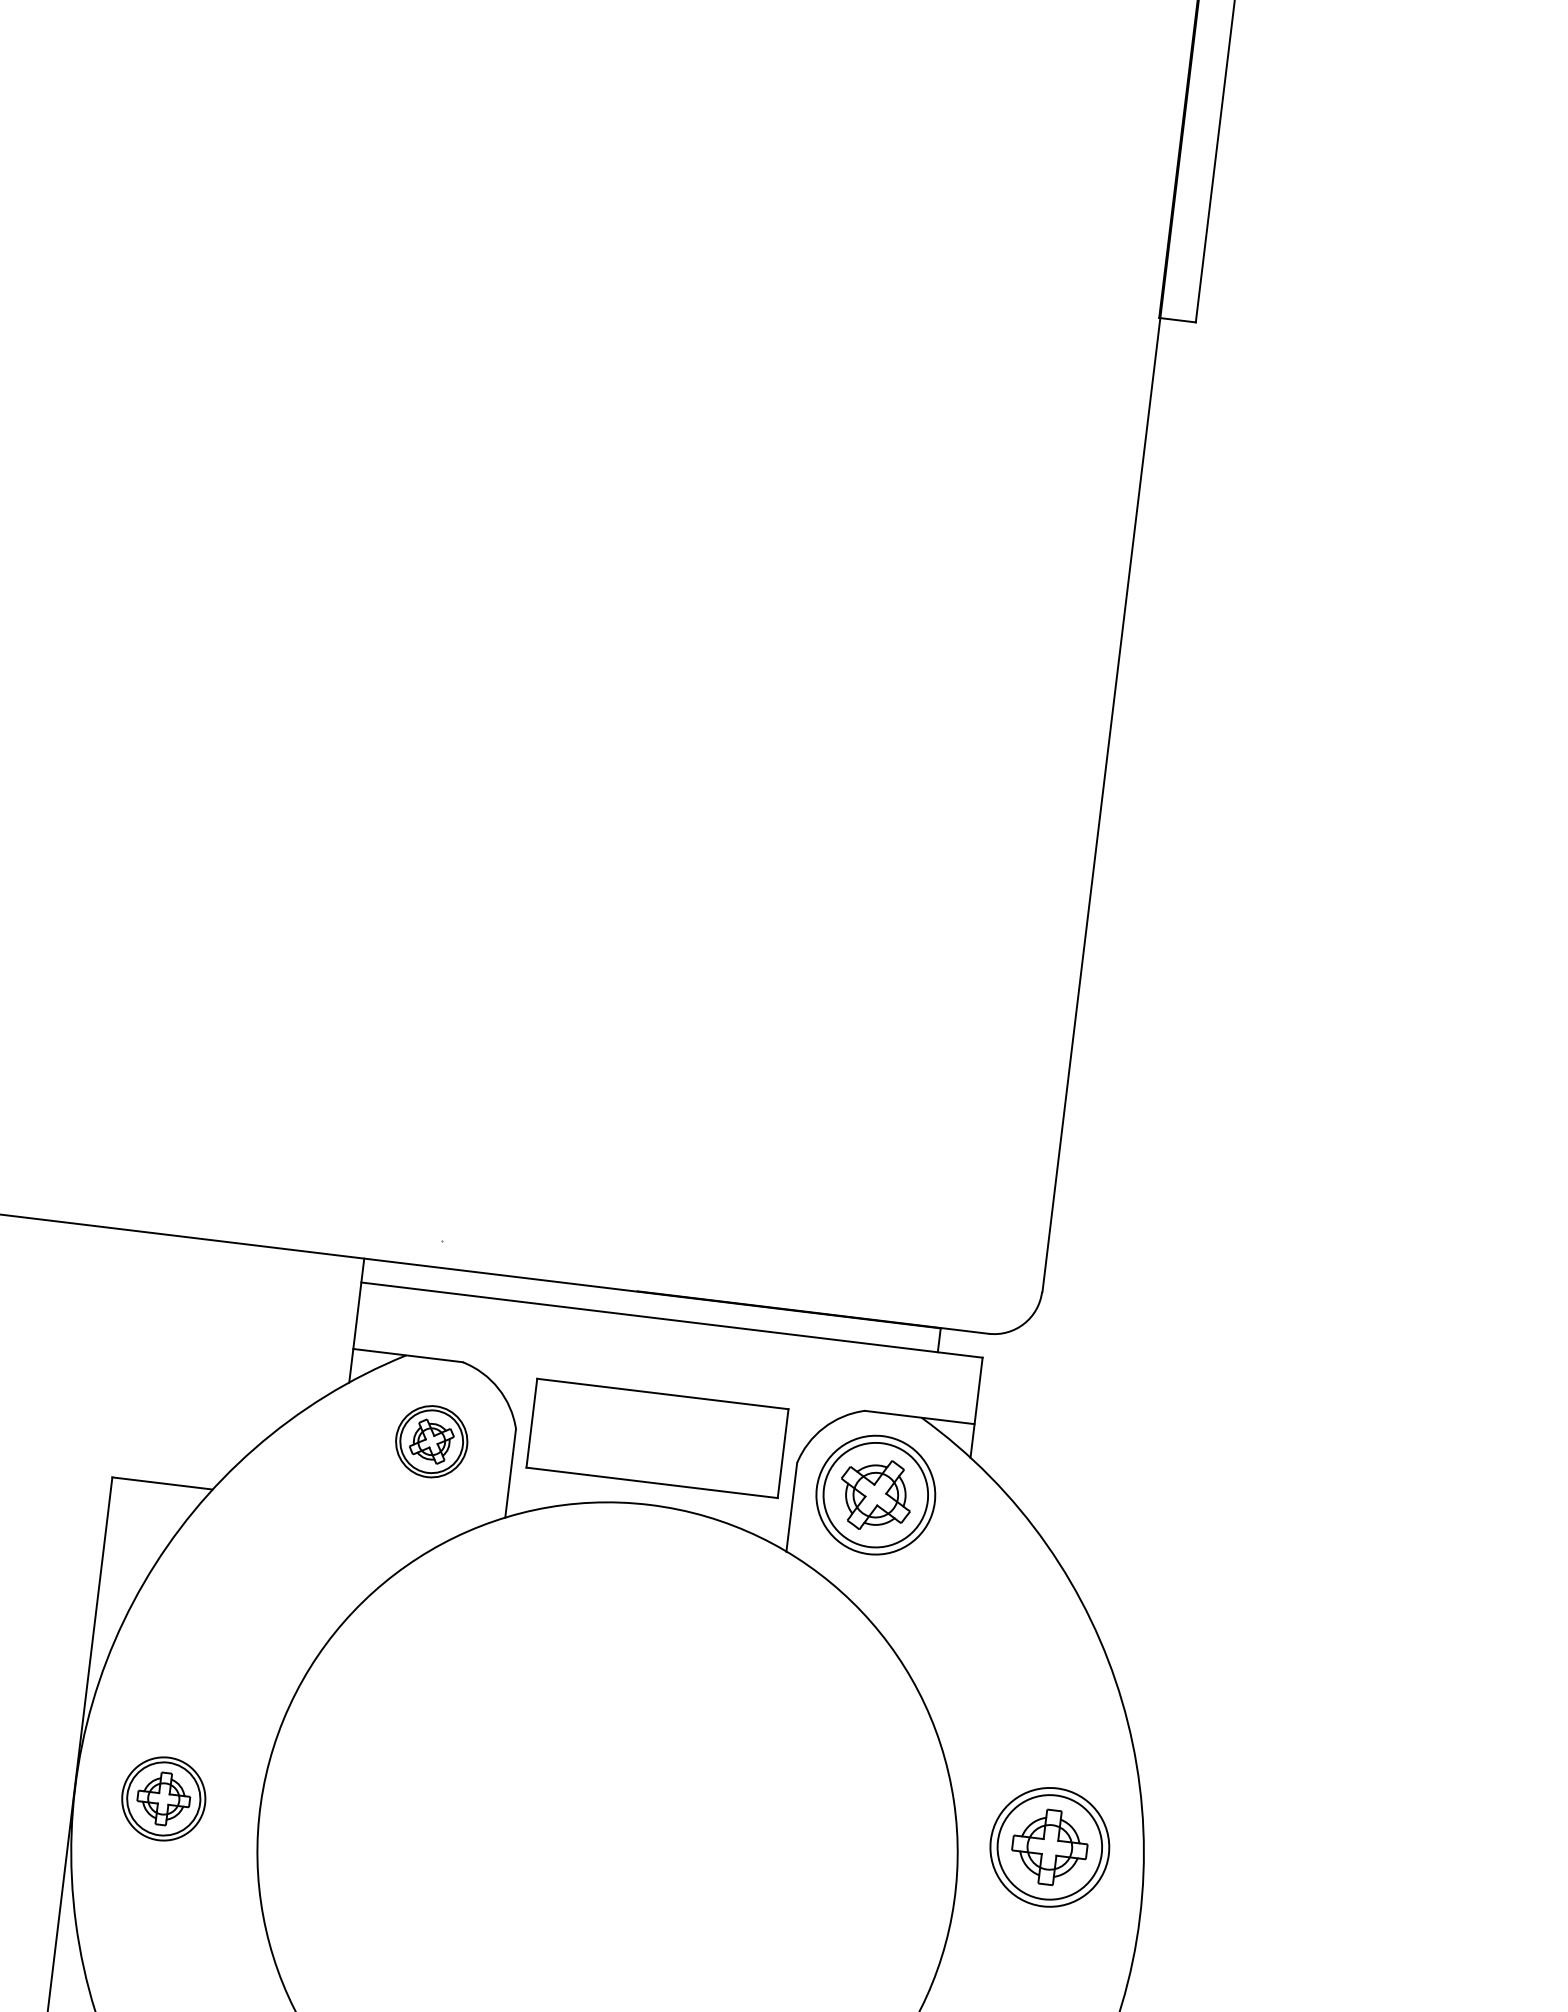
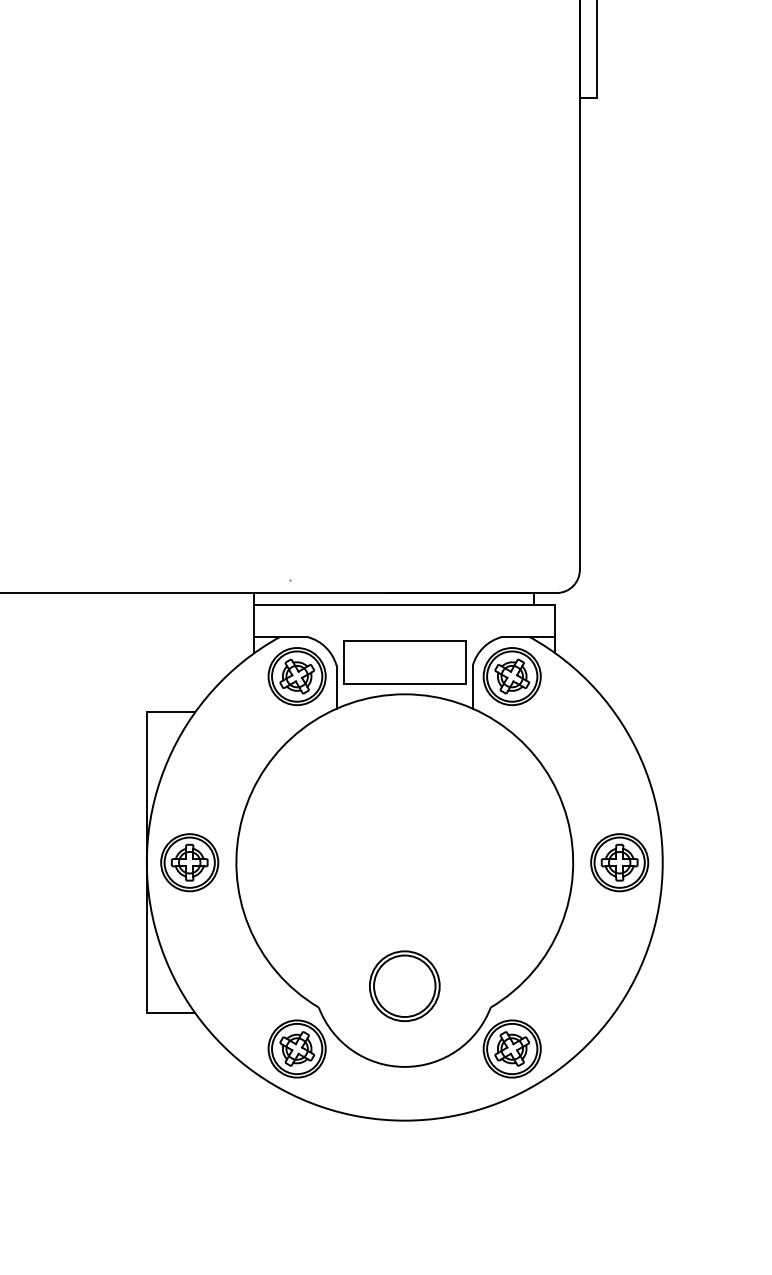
part: (430, 1441) -> (296, 676), size x1.67
part: (163, 1798) -> (189, 862), size x1.43
part: (1049, 1846) -> (619, 862), moved

